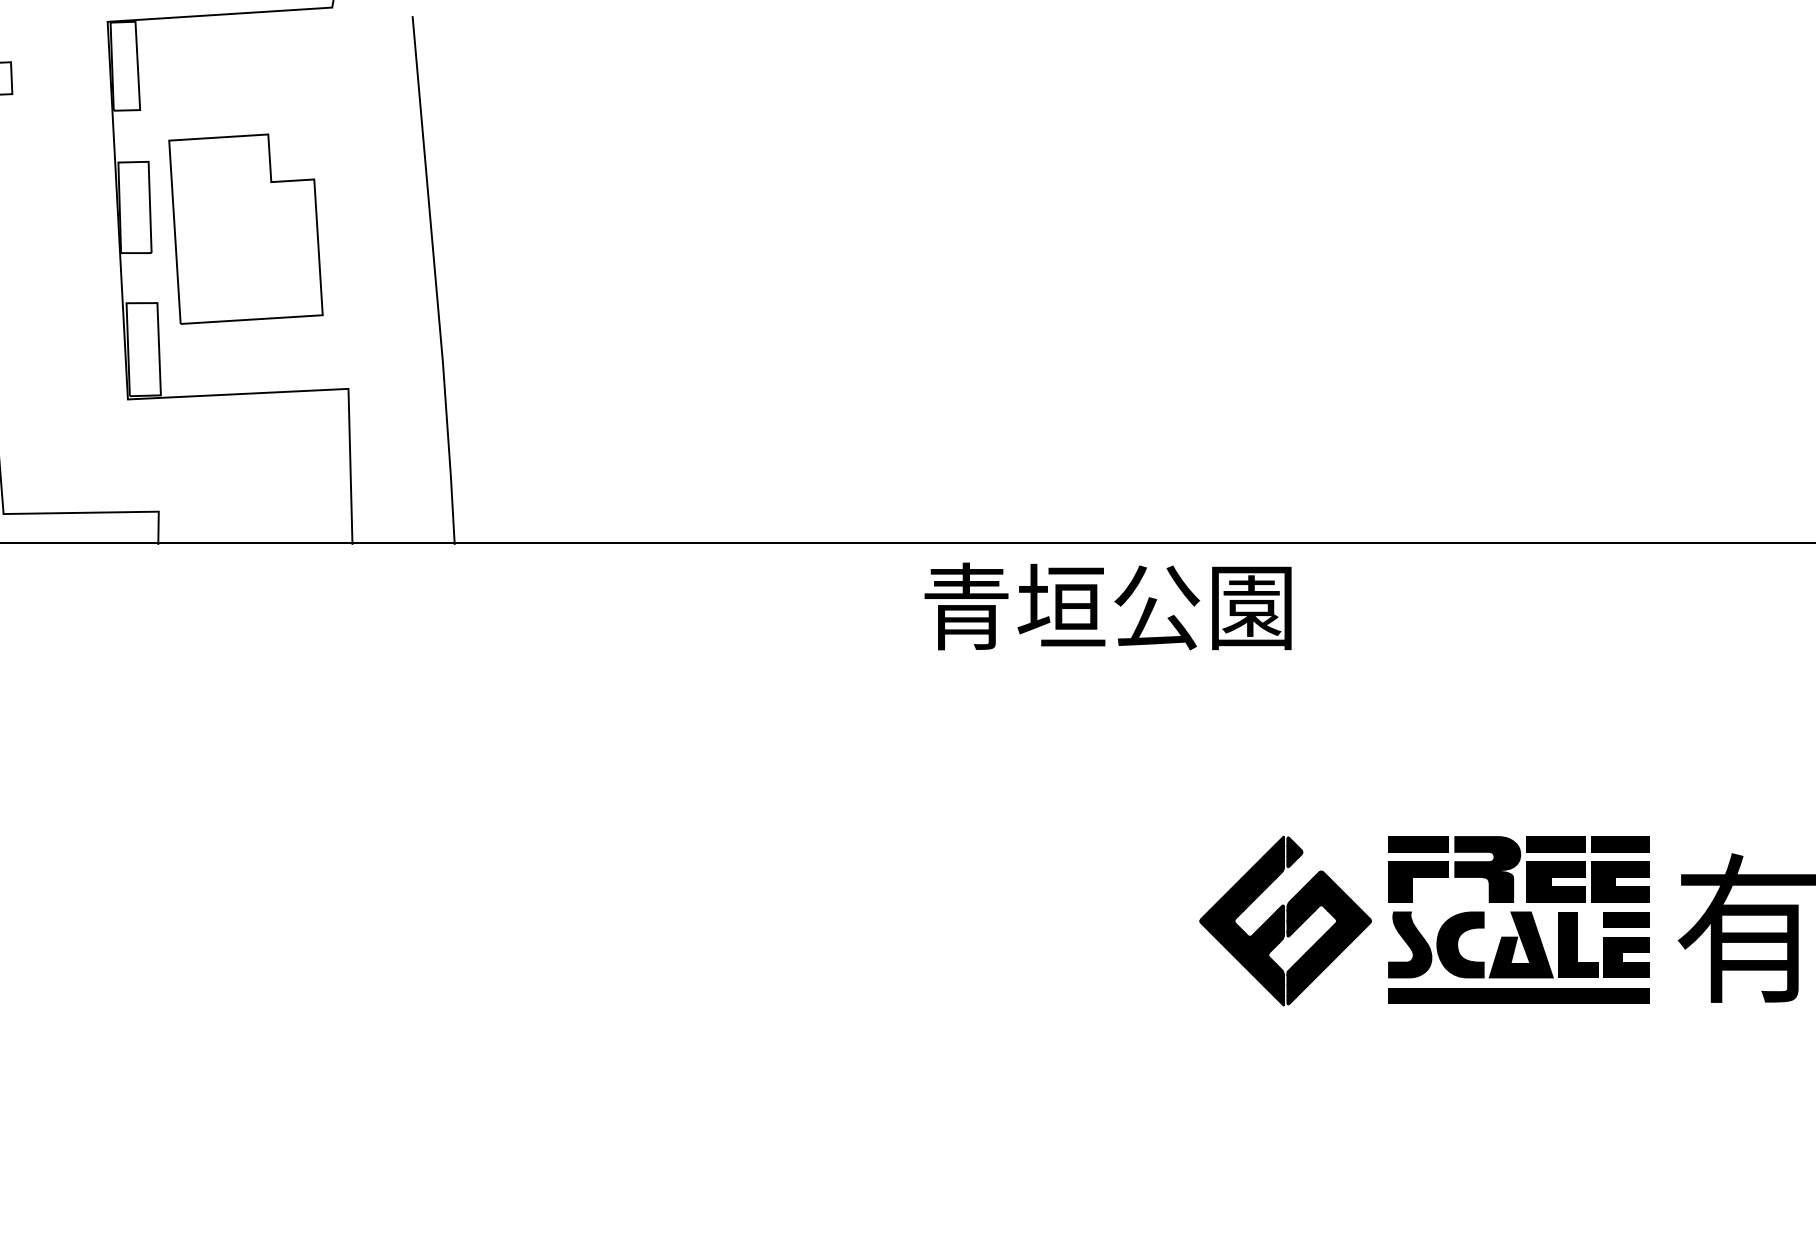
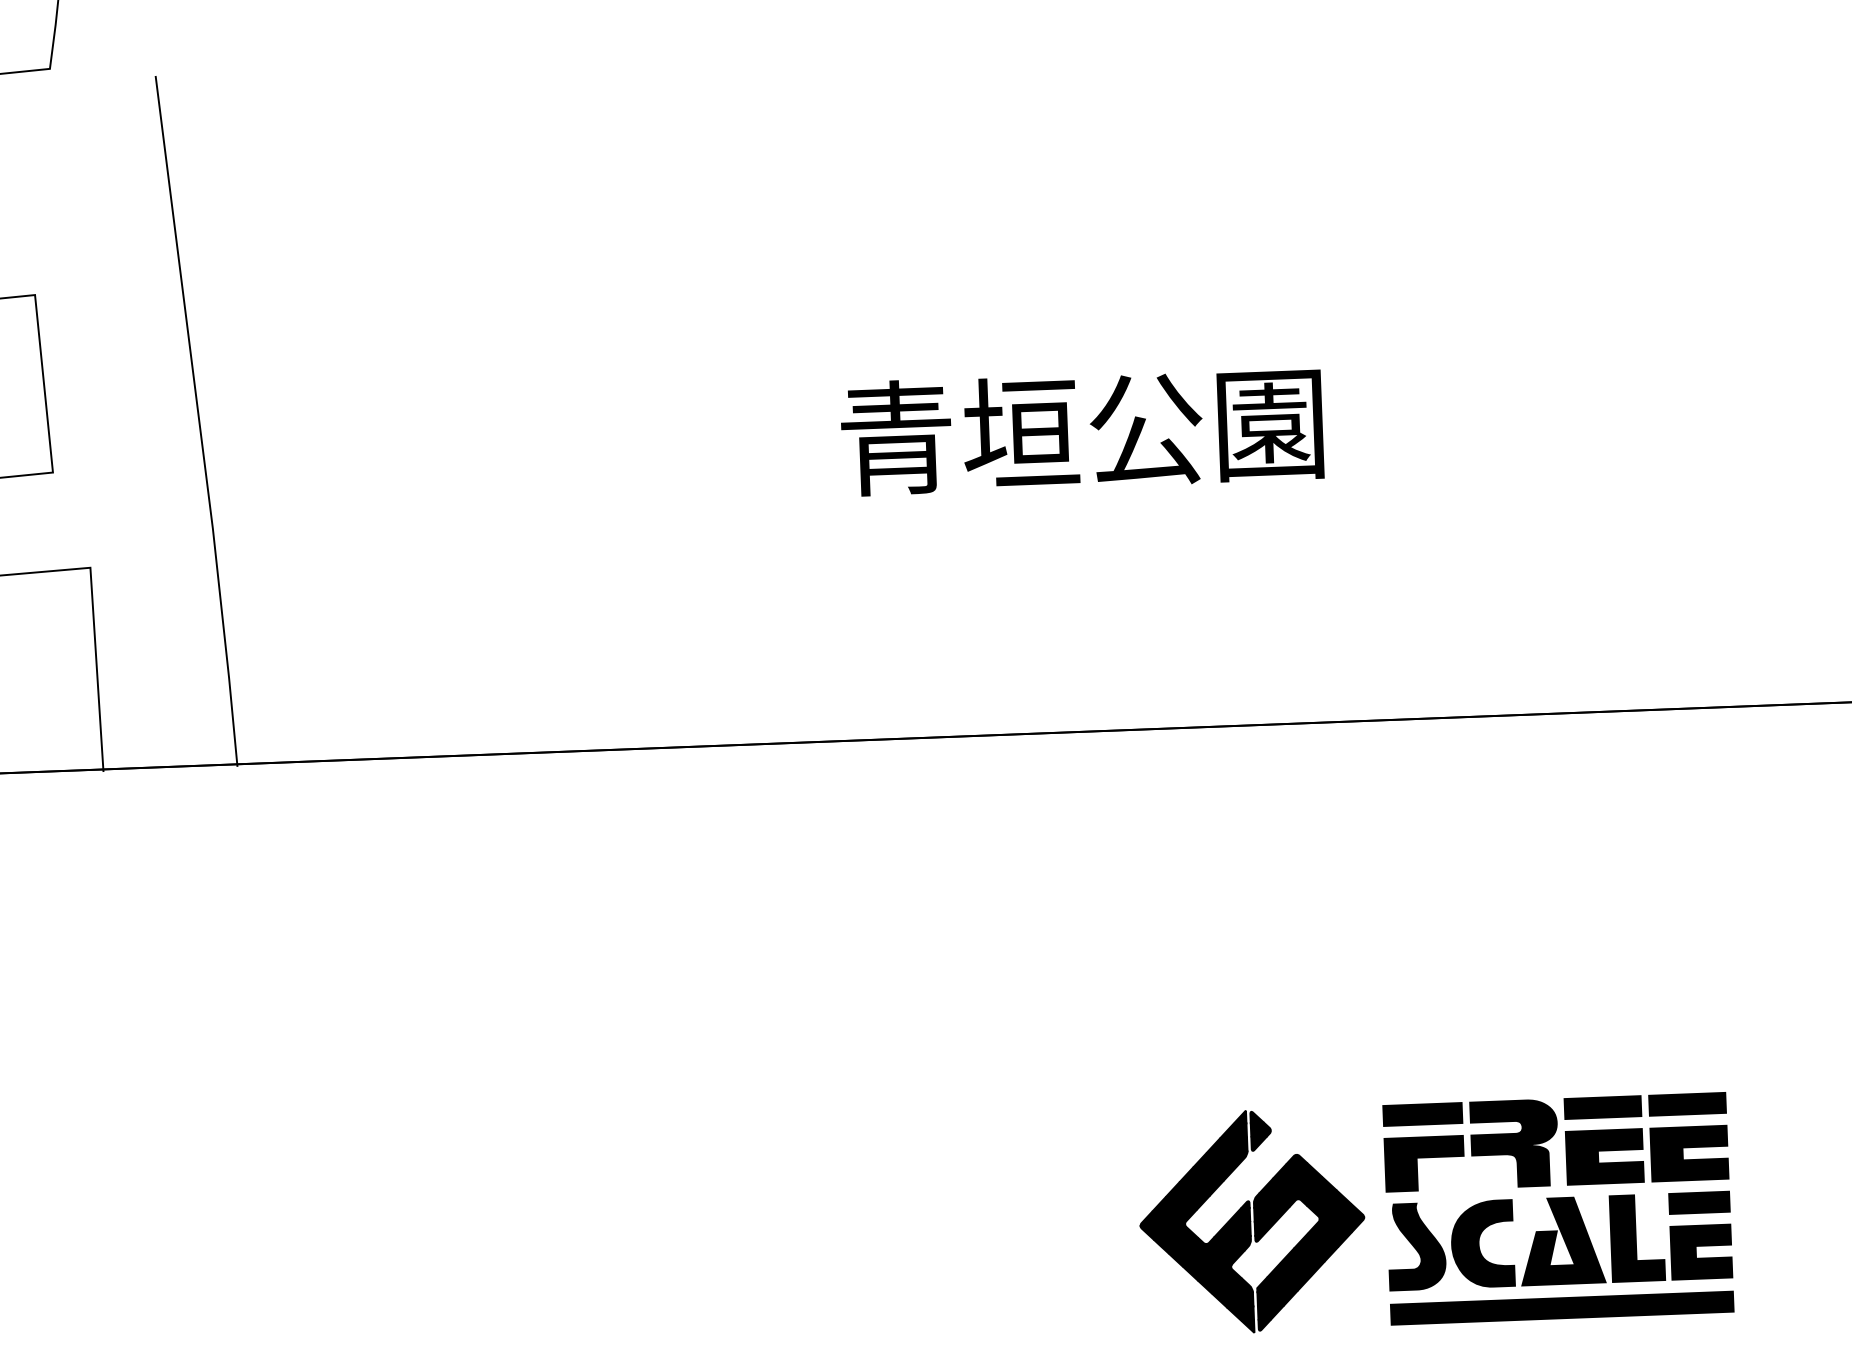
text: (1107, 606) -> (1081, 430), moved
part: (1415, 925) -> (1422, 1220), moved

